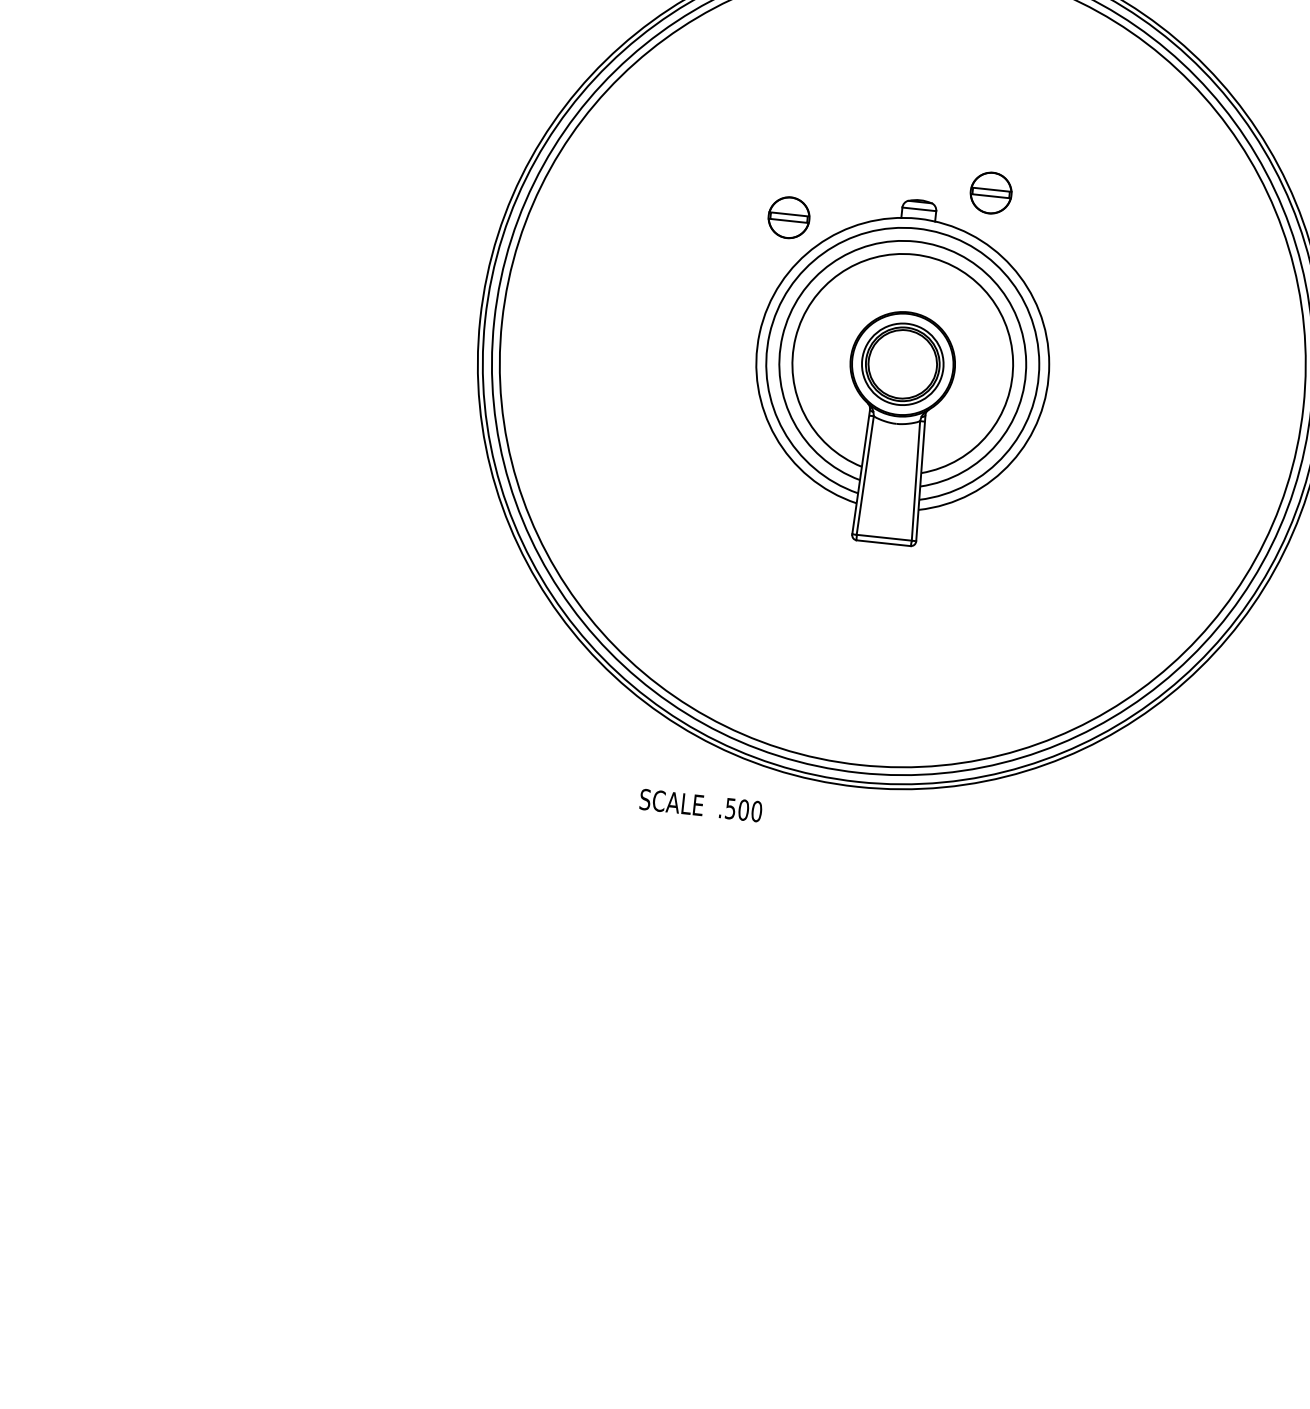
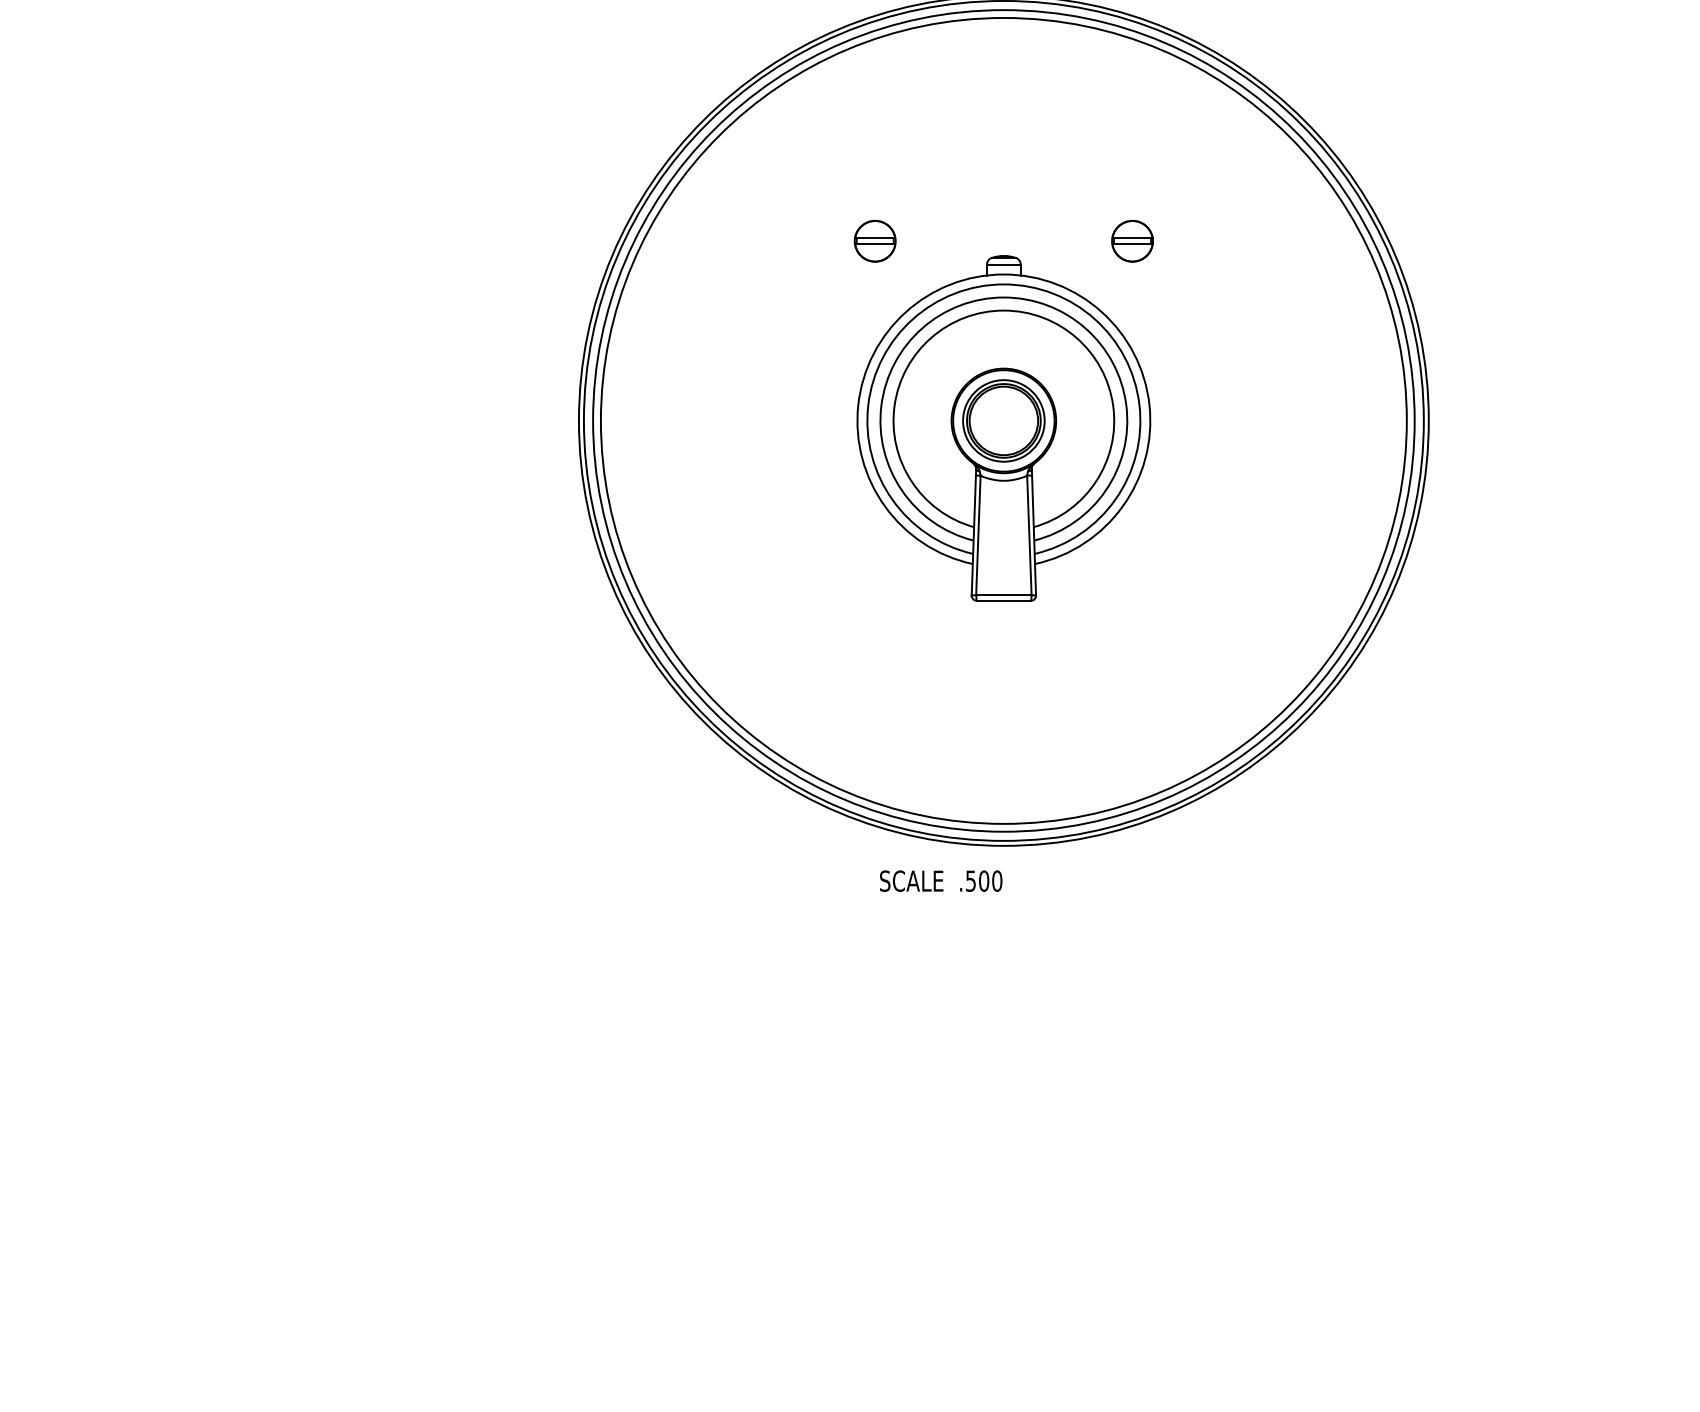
part: (991, 192) -> (1132, 240), moved
part: (788, 216) -> (874, 240), moved
text: (701, 804) -> (941, 880), moved

